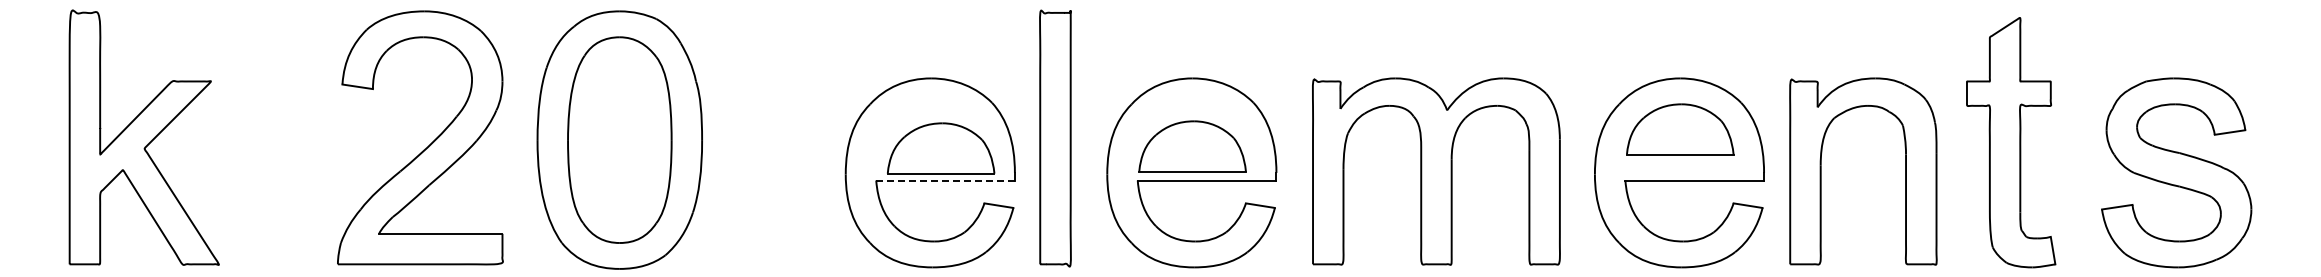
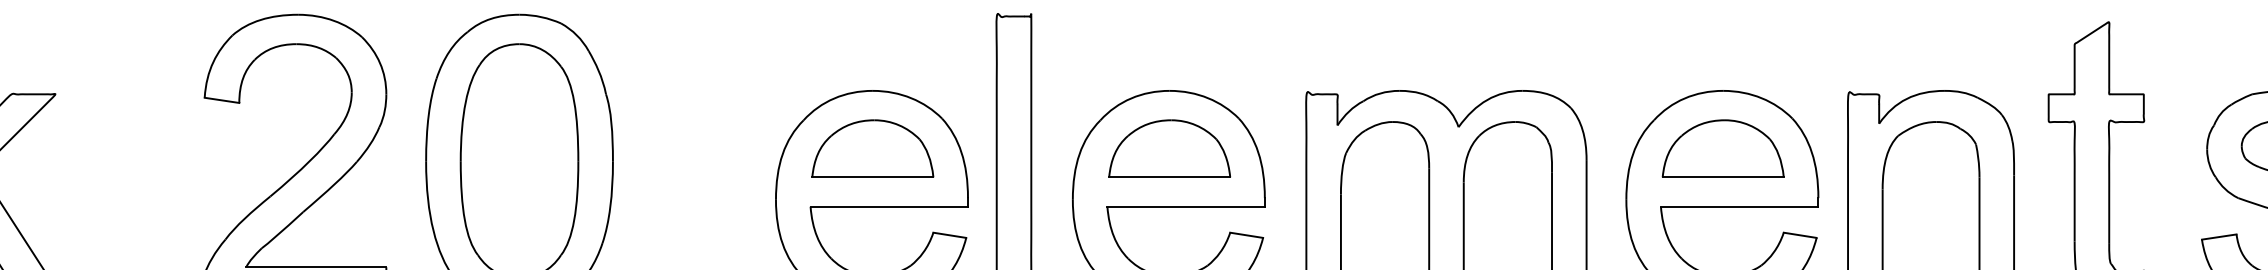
part: (1192, 146) -> (1169, 148), moved
part: (941, 148) -> (873, 148), moved
line: (945, 180) -> (889, 206), dashed -> solid

